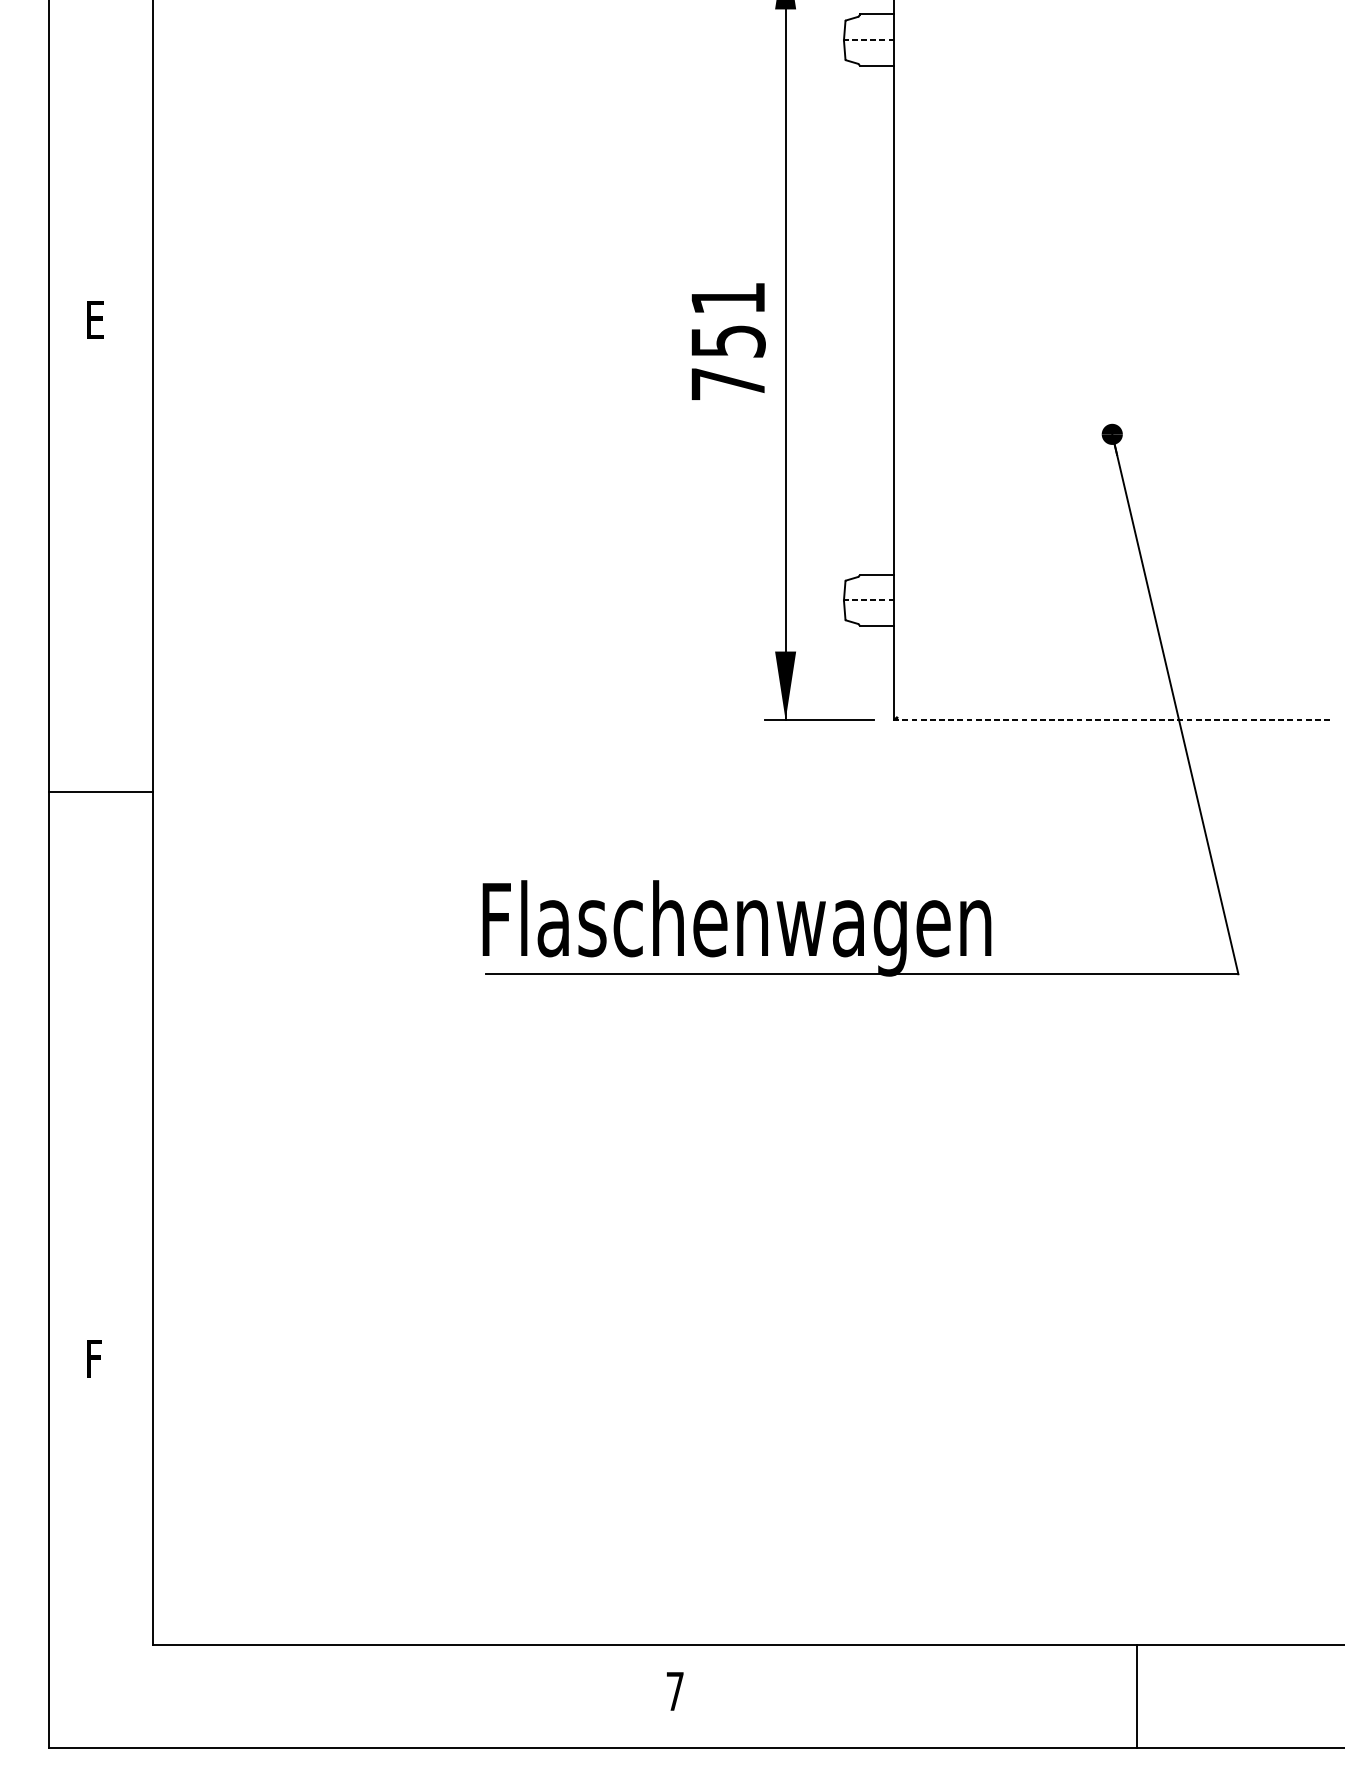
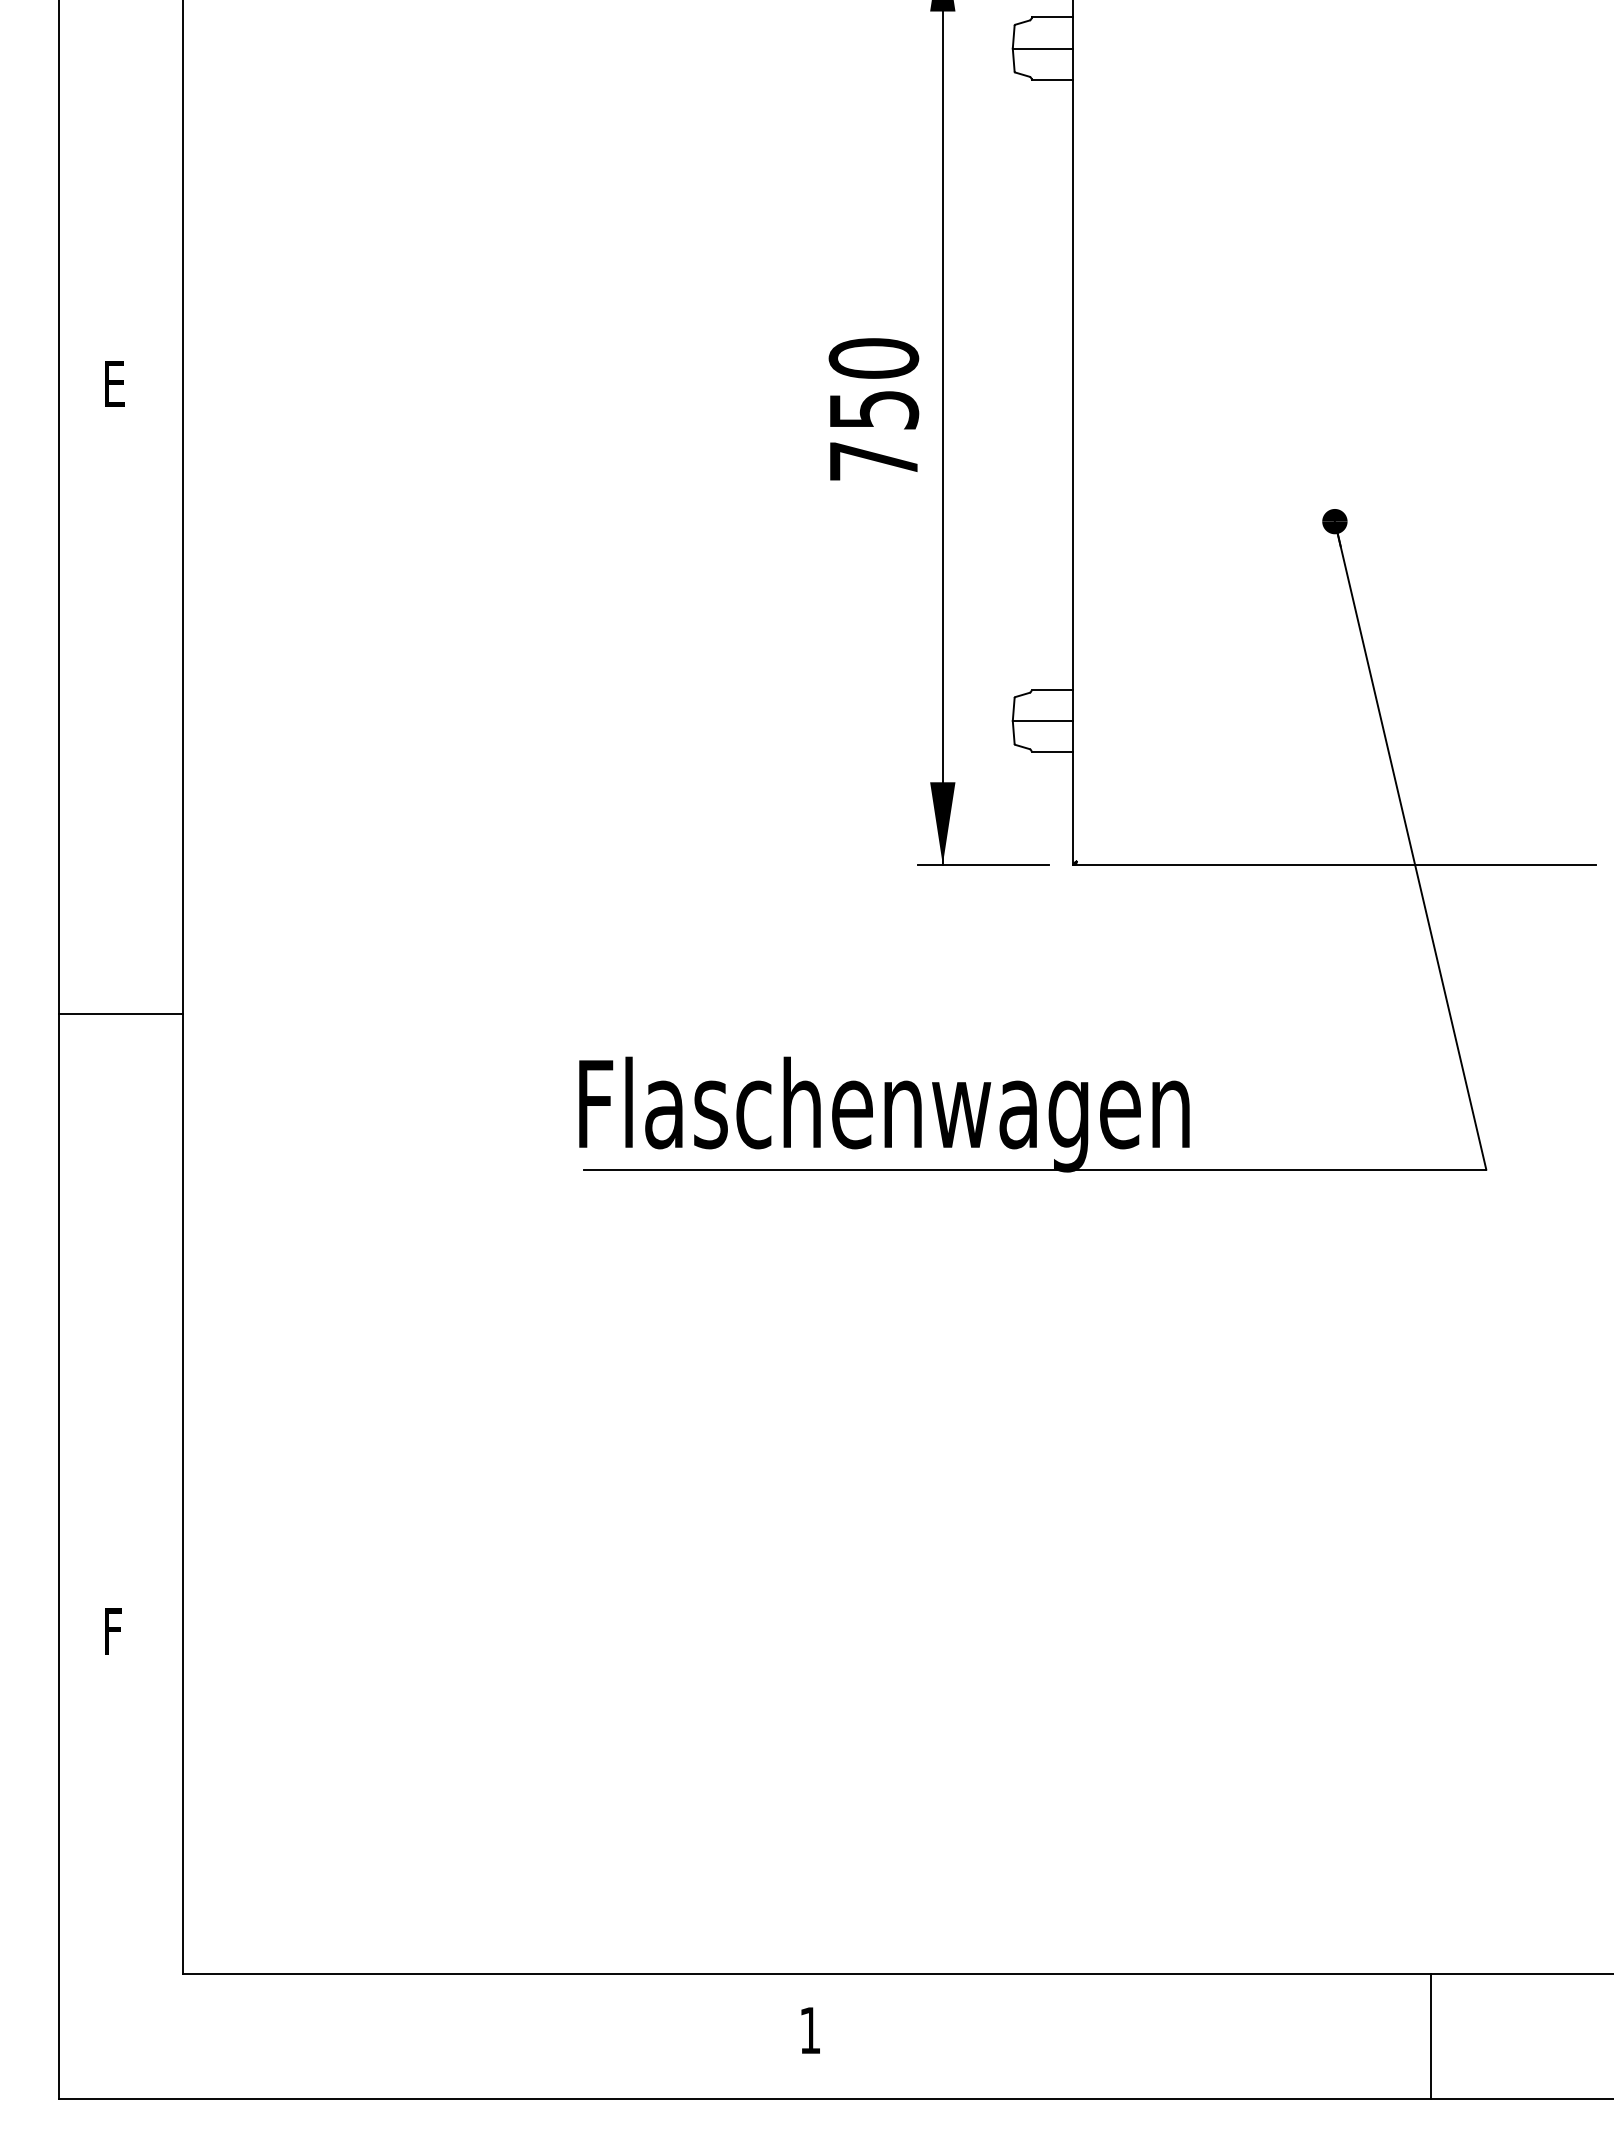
line: (868, 40) -> (1042, 48), dashed -> solid
text: (727, 298) -> (873, 358), 751 -> 750
line: (868, 600) -> (1042, 720), dashed -> solid
line: (1112, 720) -> (1335, 864), dashed -> solid
line: (100, 791) -> (120, 1013), moved
text: (675, 1691) -> (810, 2030), 7 -> 1
line: (1136, 1696) -> (1430, 2036), moved

